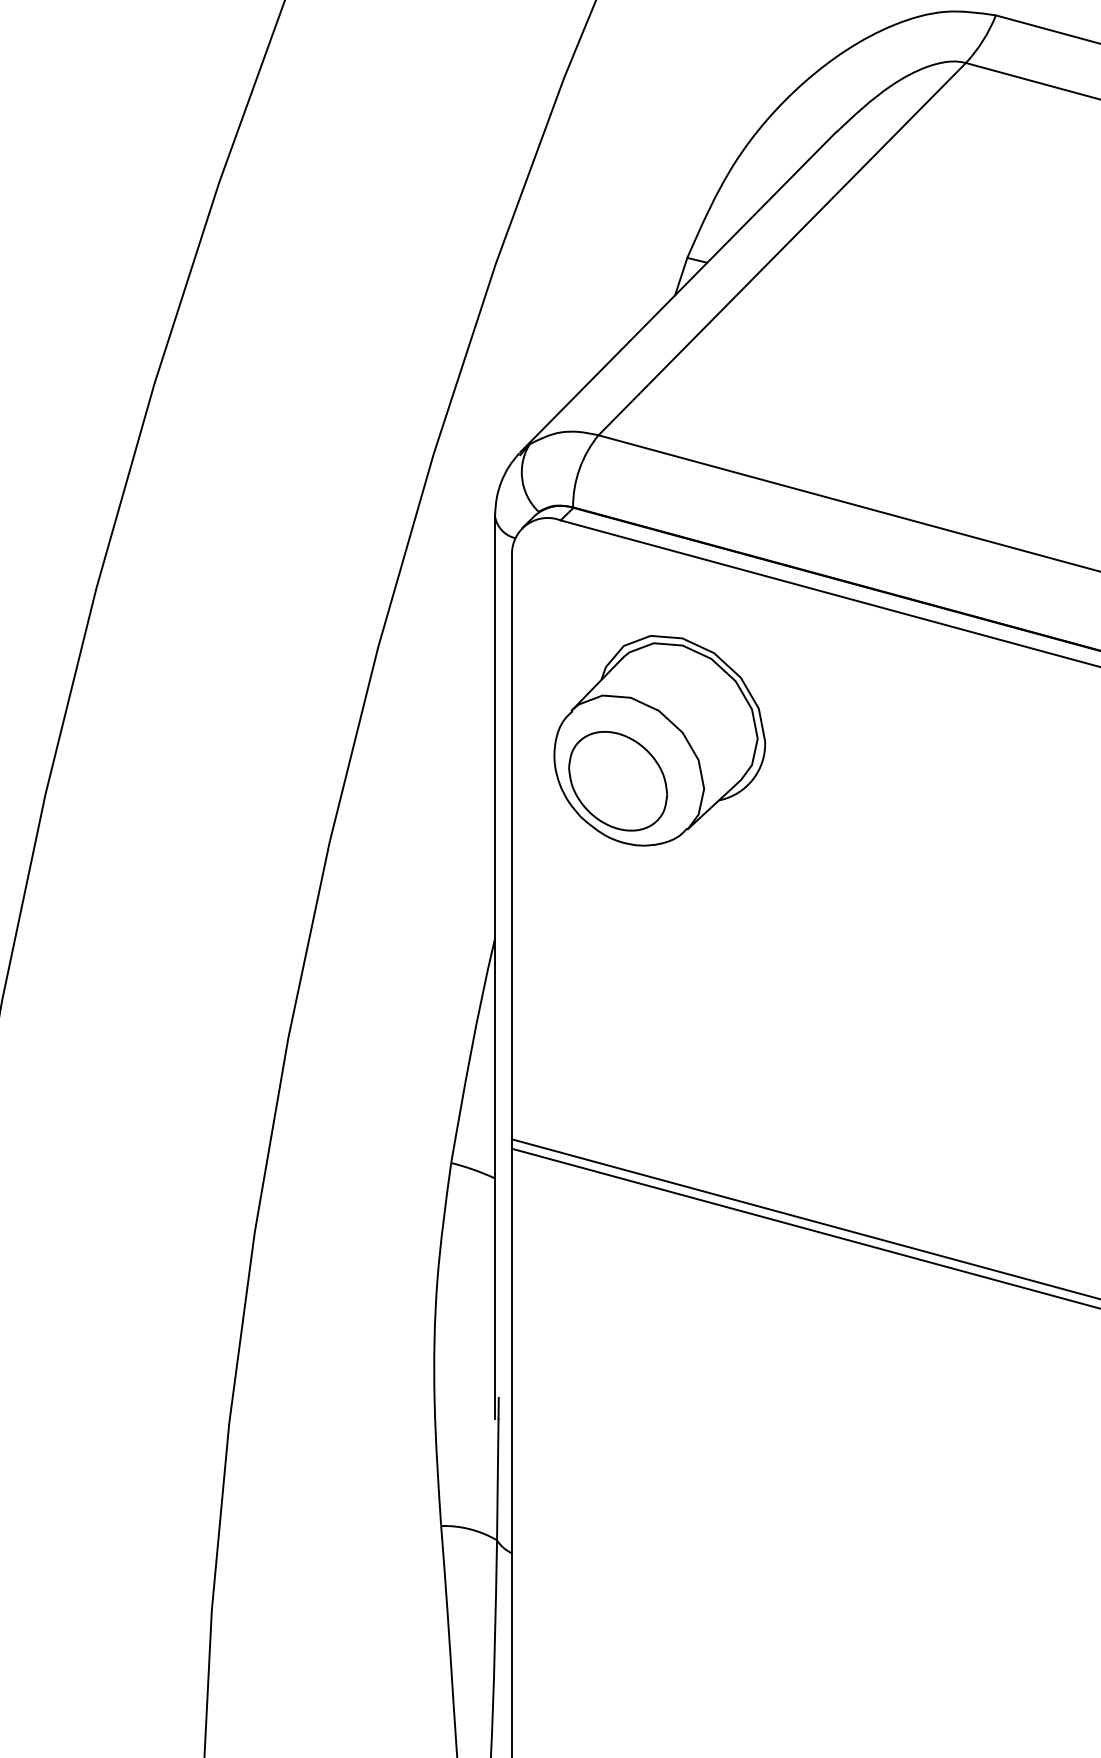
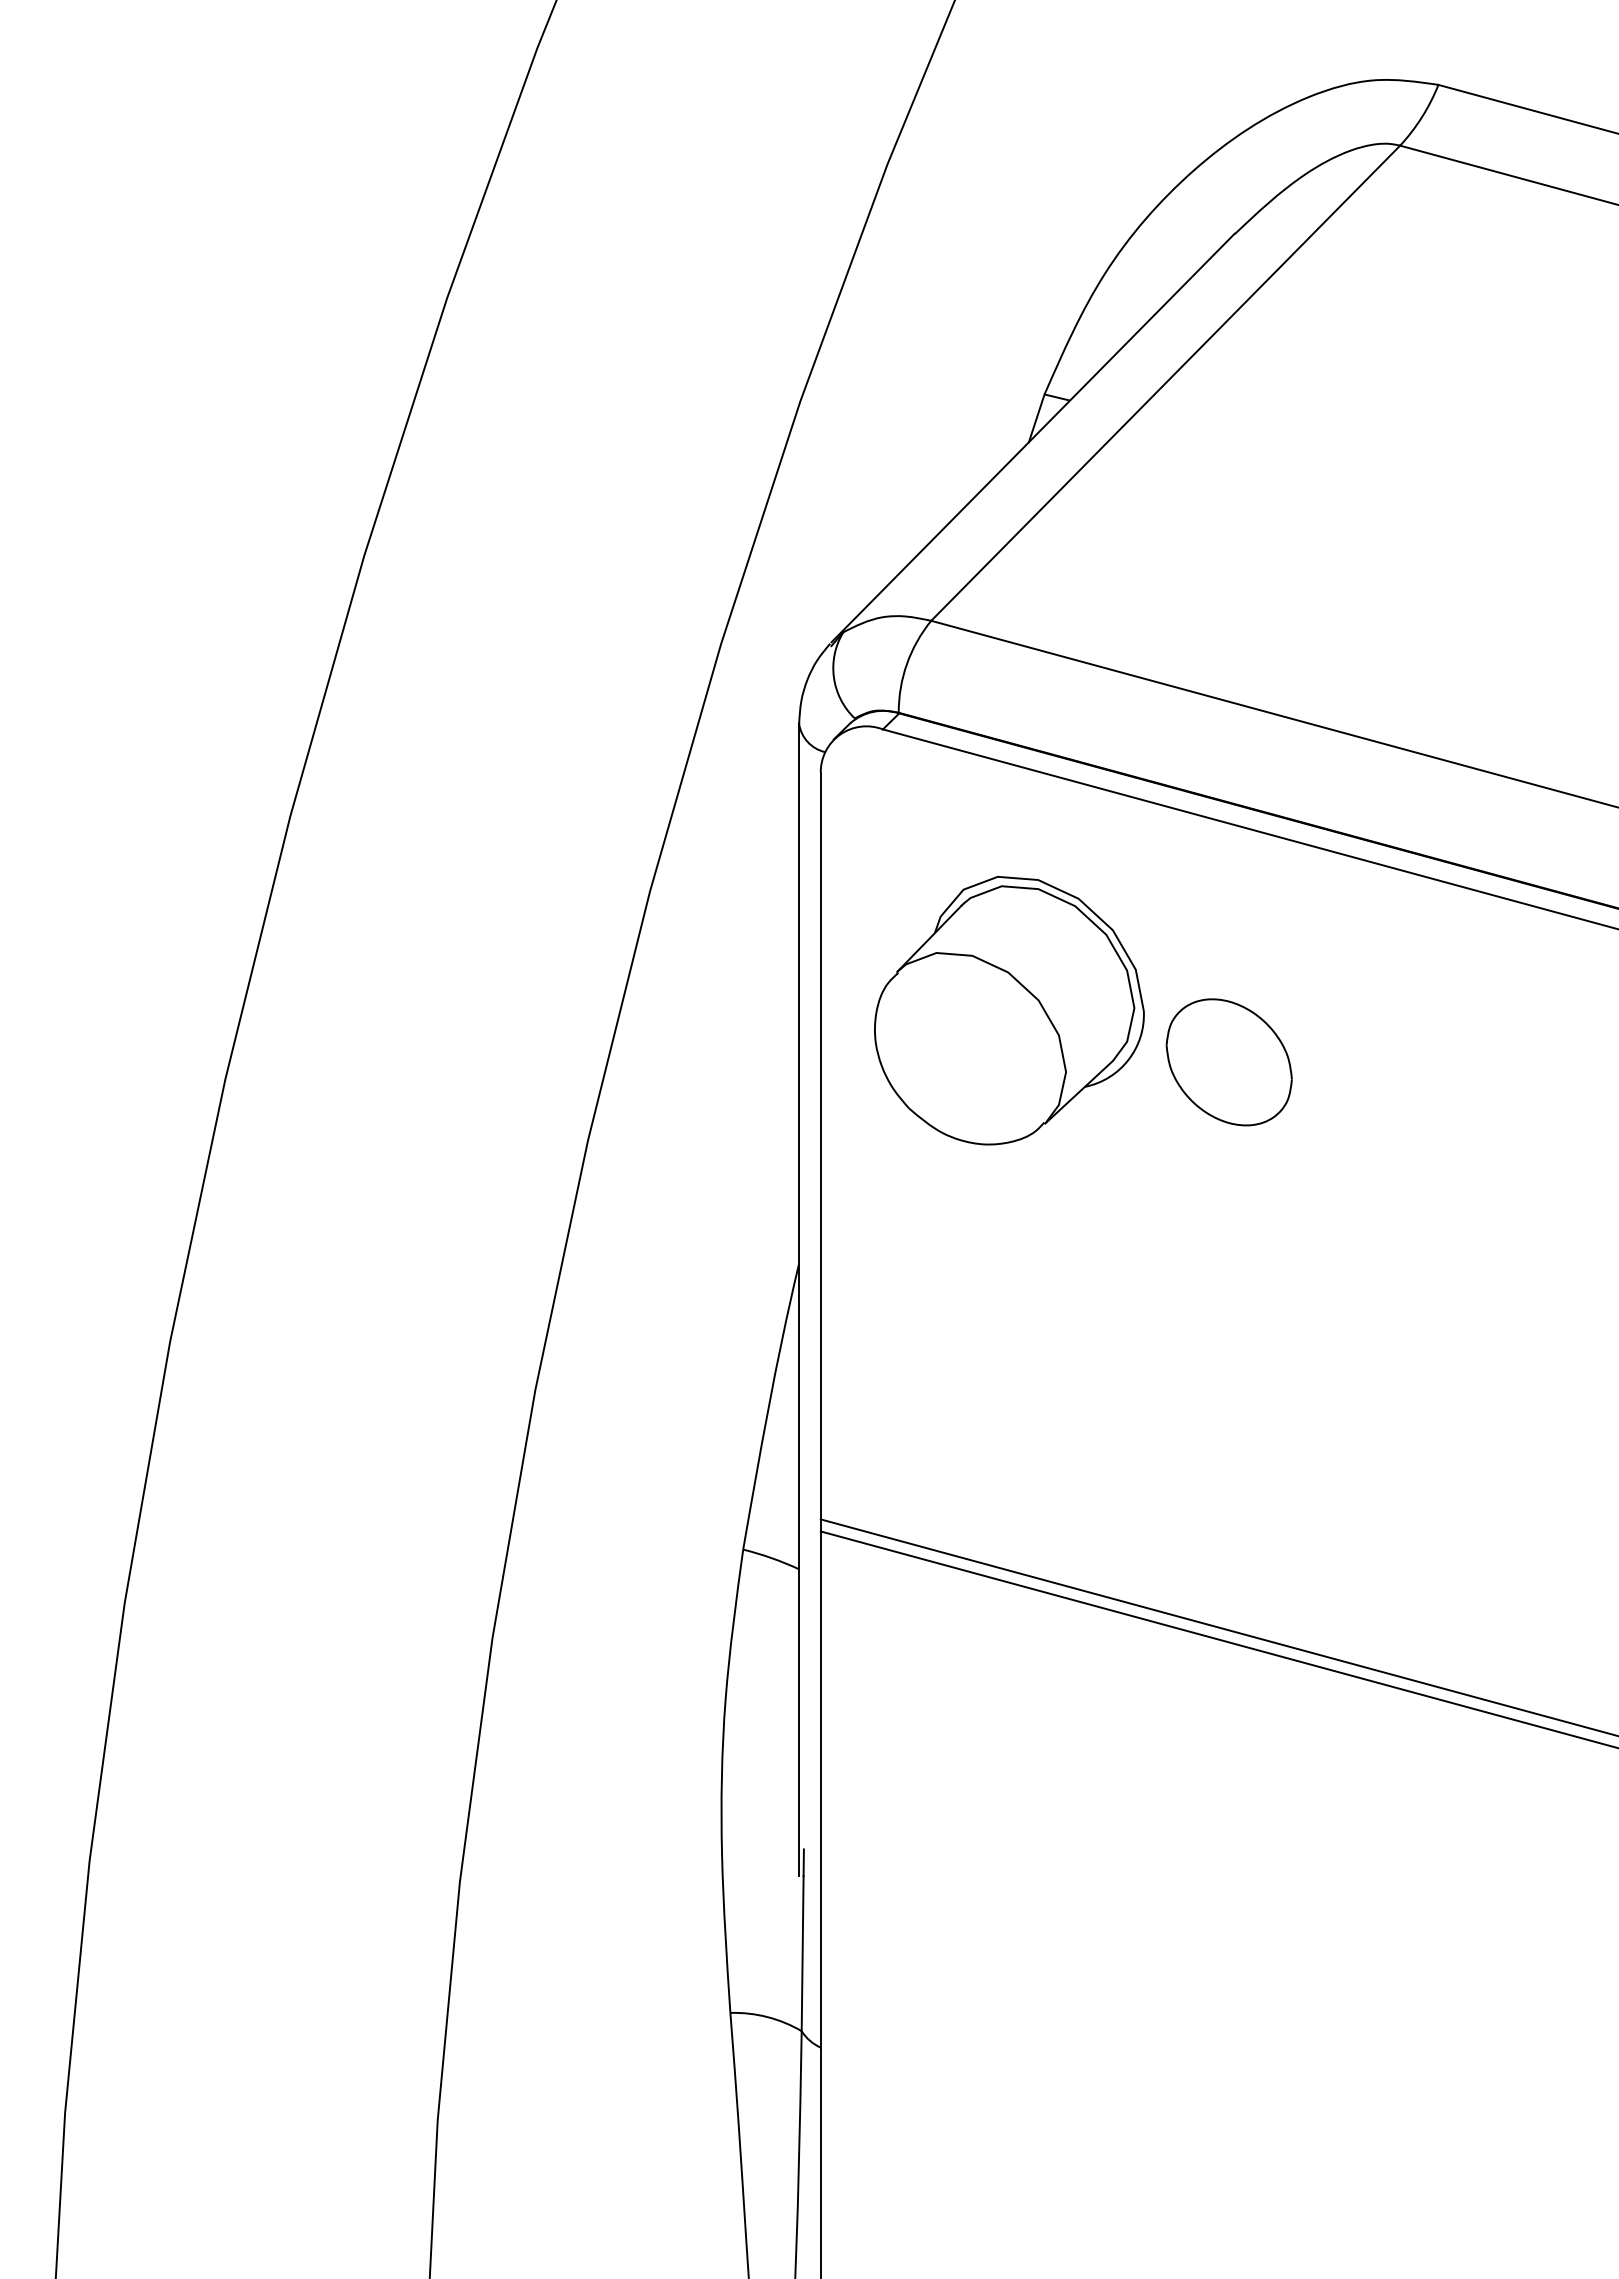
part: (617, 781) -> (1228, 1062), moved

